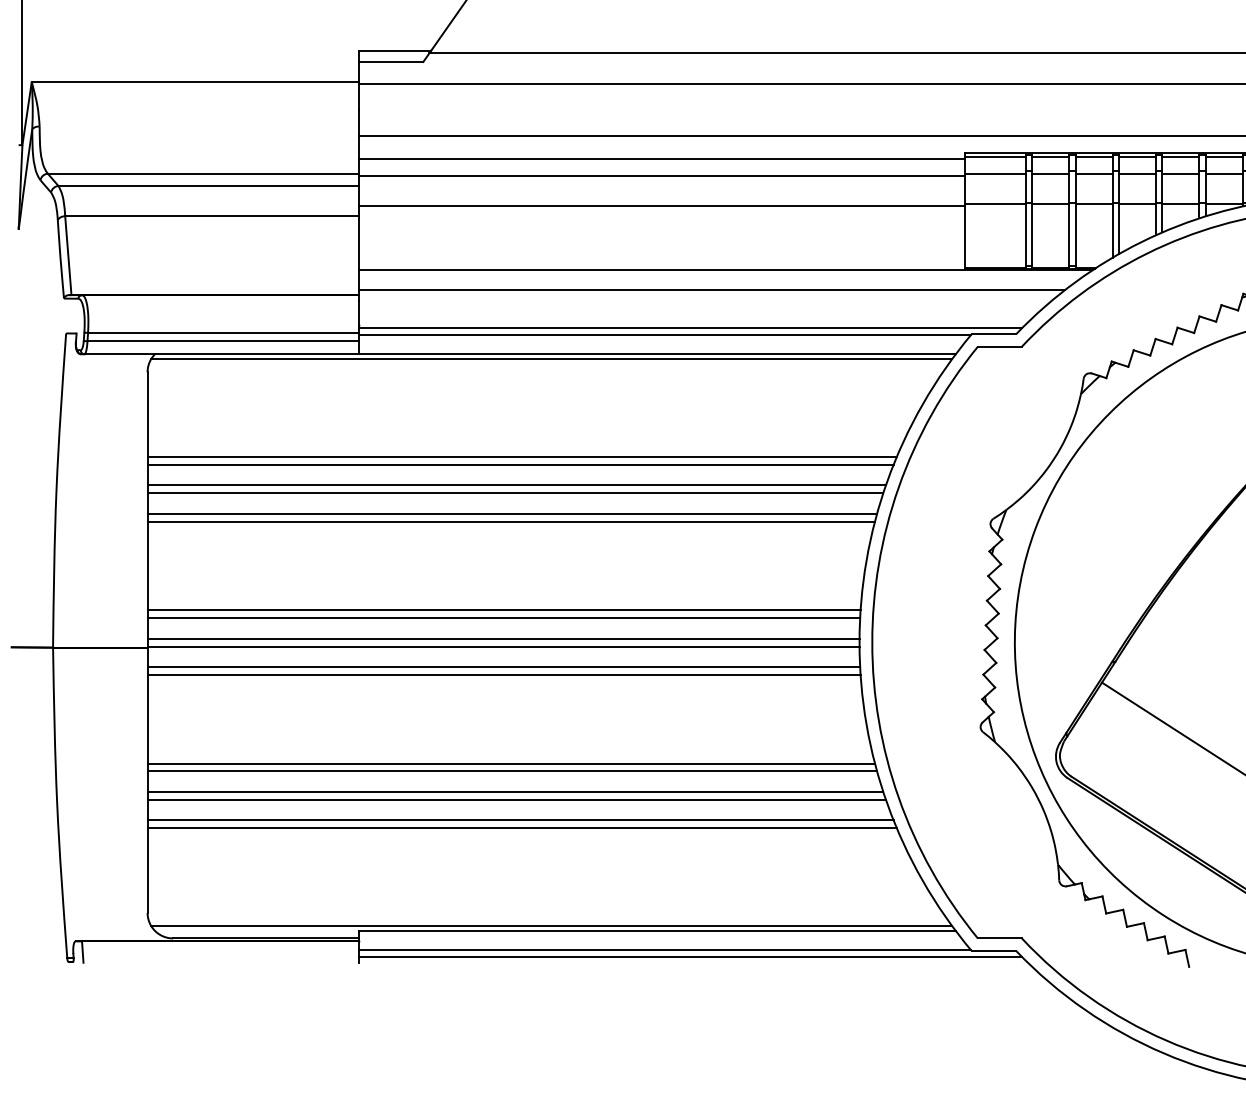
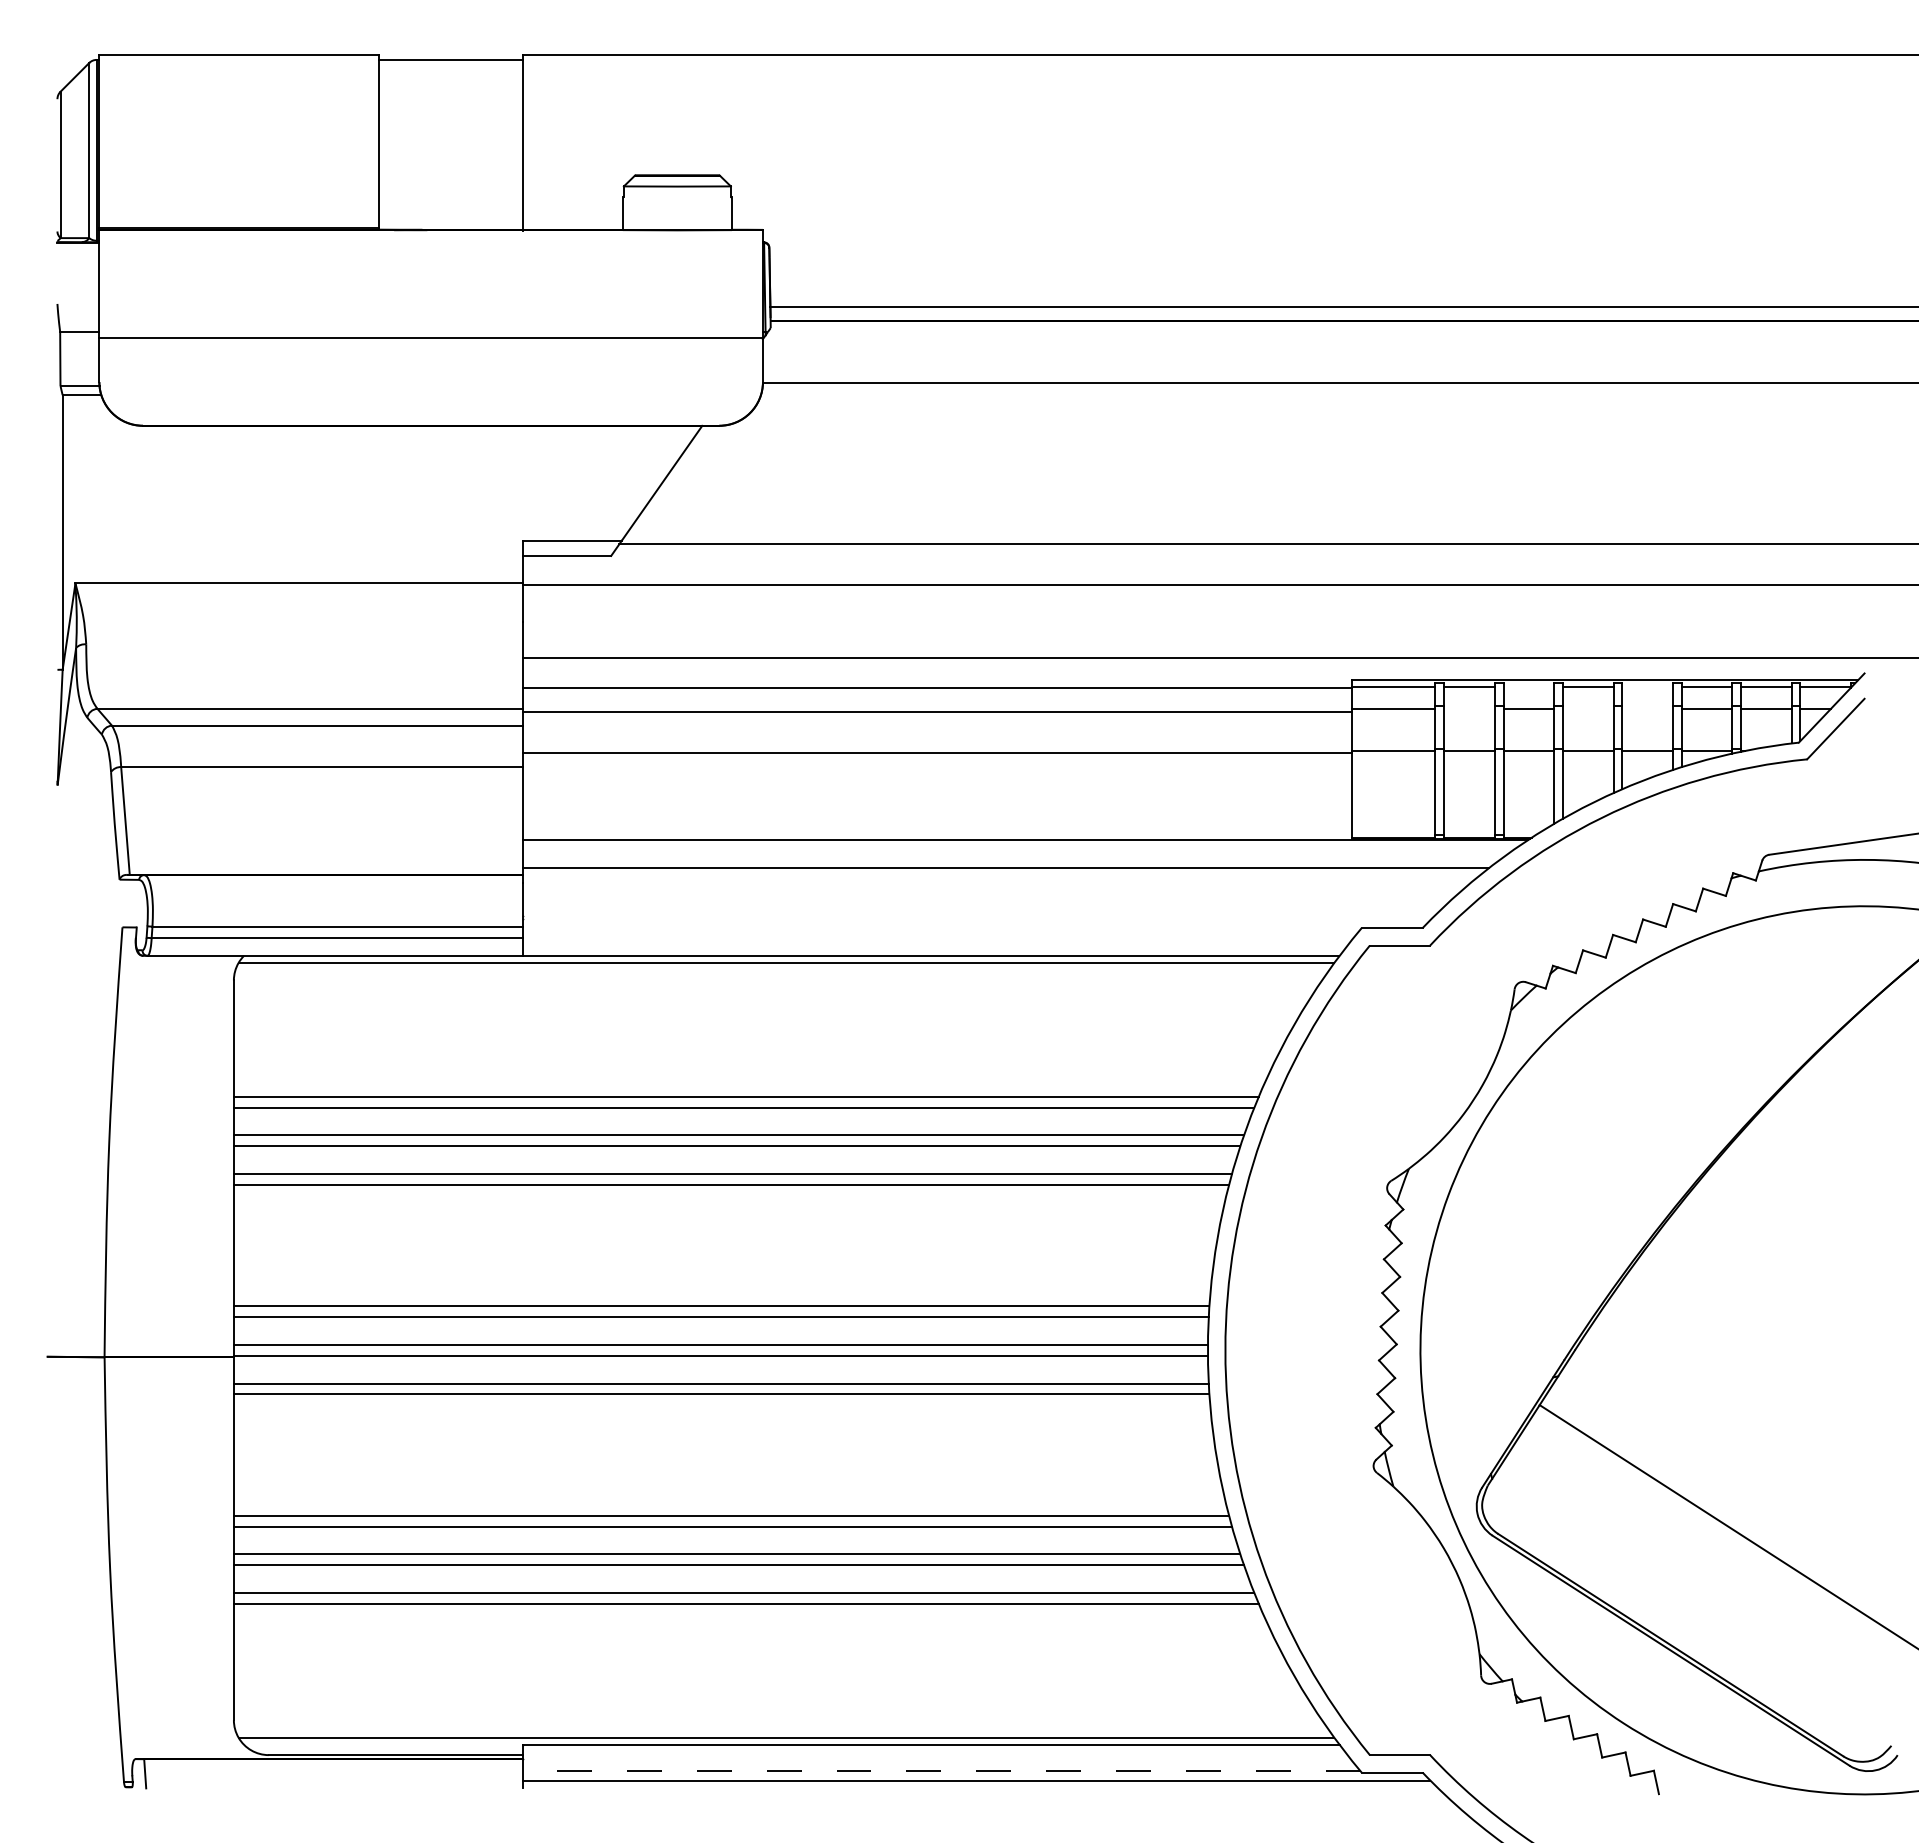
line: (1093, 157) -> (1528, 686), removed
line: (1180, 157) -> (1647, 686), removed
line: (1050, 174) -> (1469, 709), removed
line: (1136, 174) -> (1587, 709), removed
line: (1180, 174) -> (1647, 709), removed
line: (690, 328) -> (976, 920), removed
line: (664, 335) -> (941, 930), removed
line: (664, 950) -> (941, 1771), solid -> dashed

